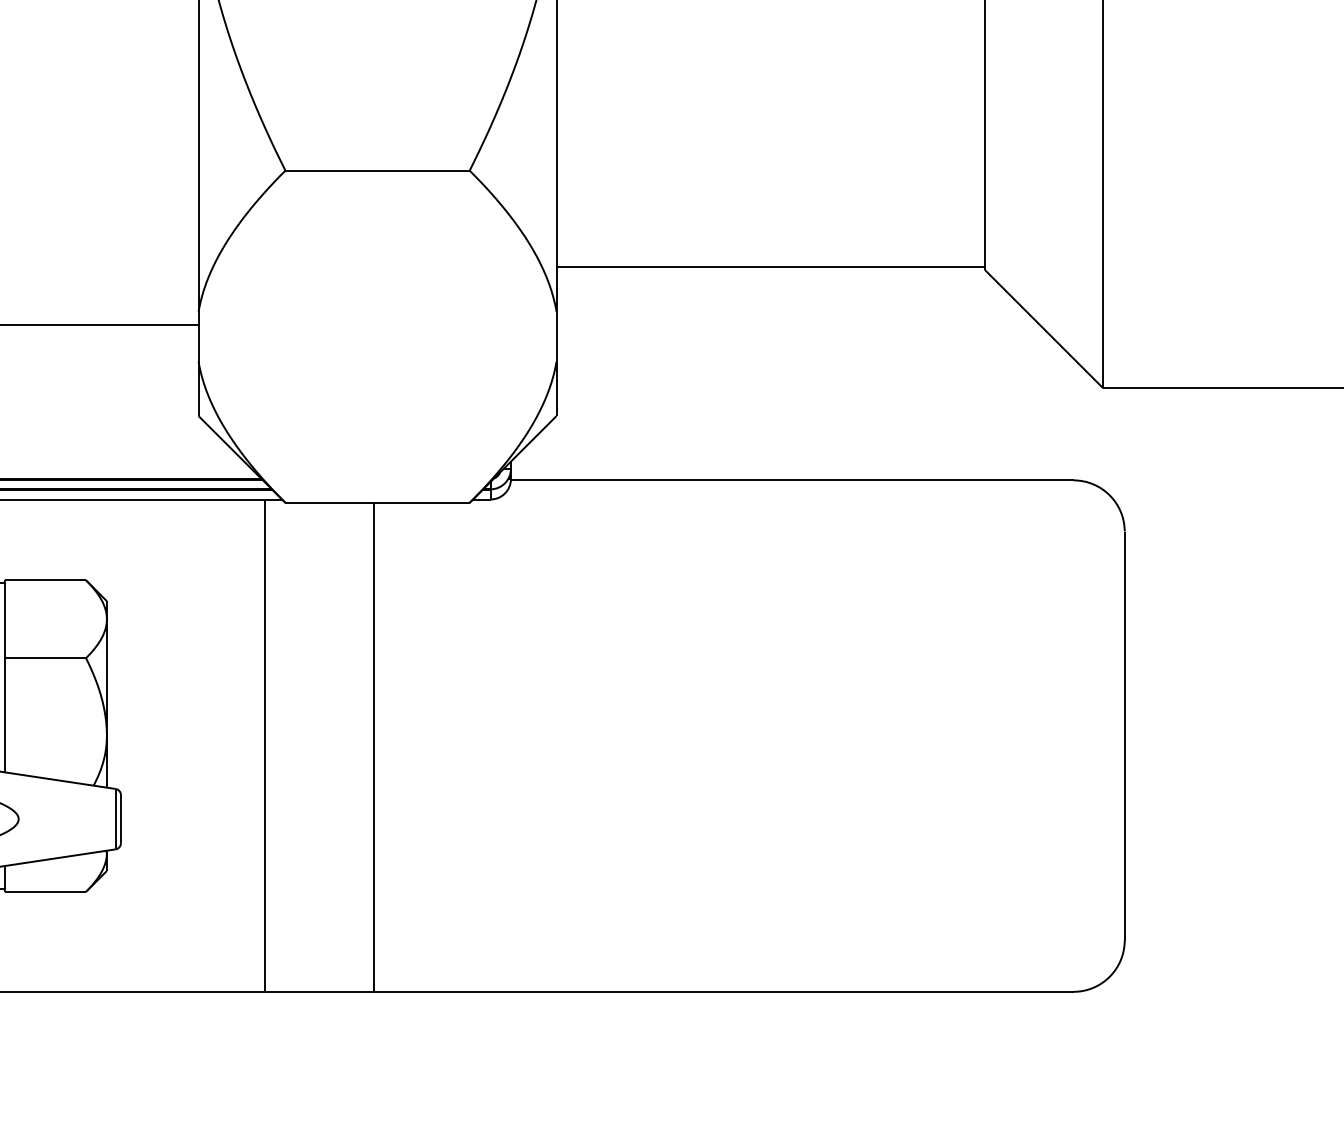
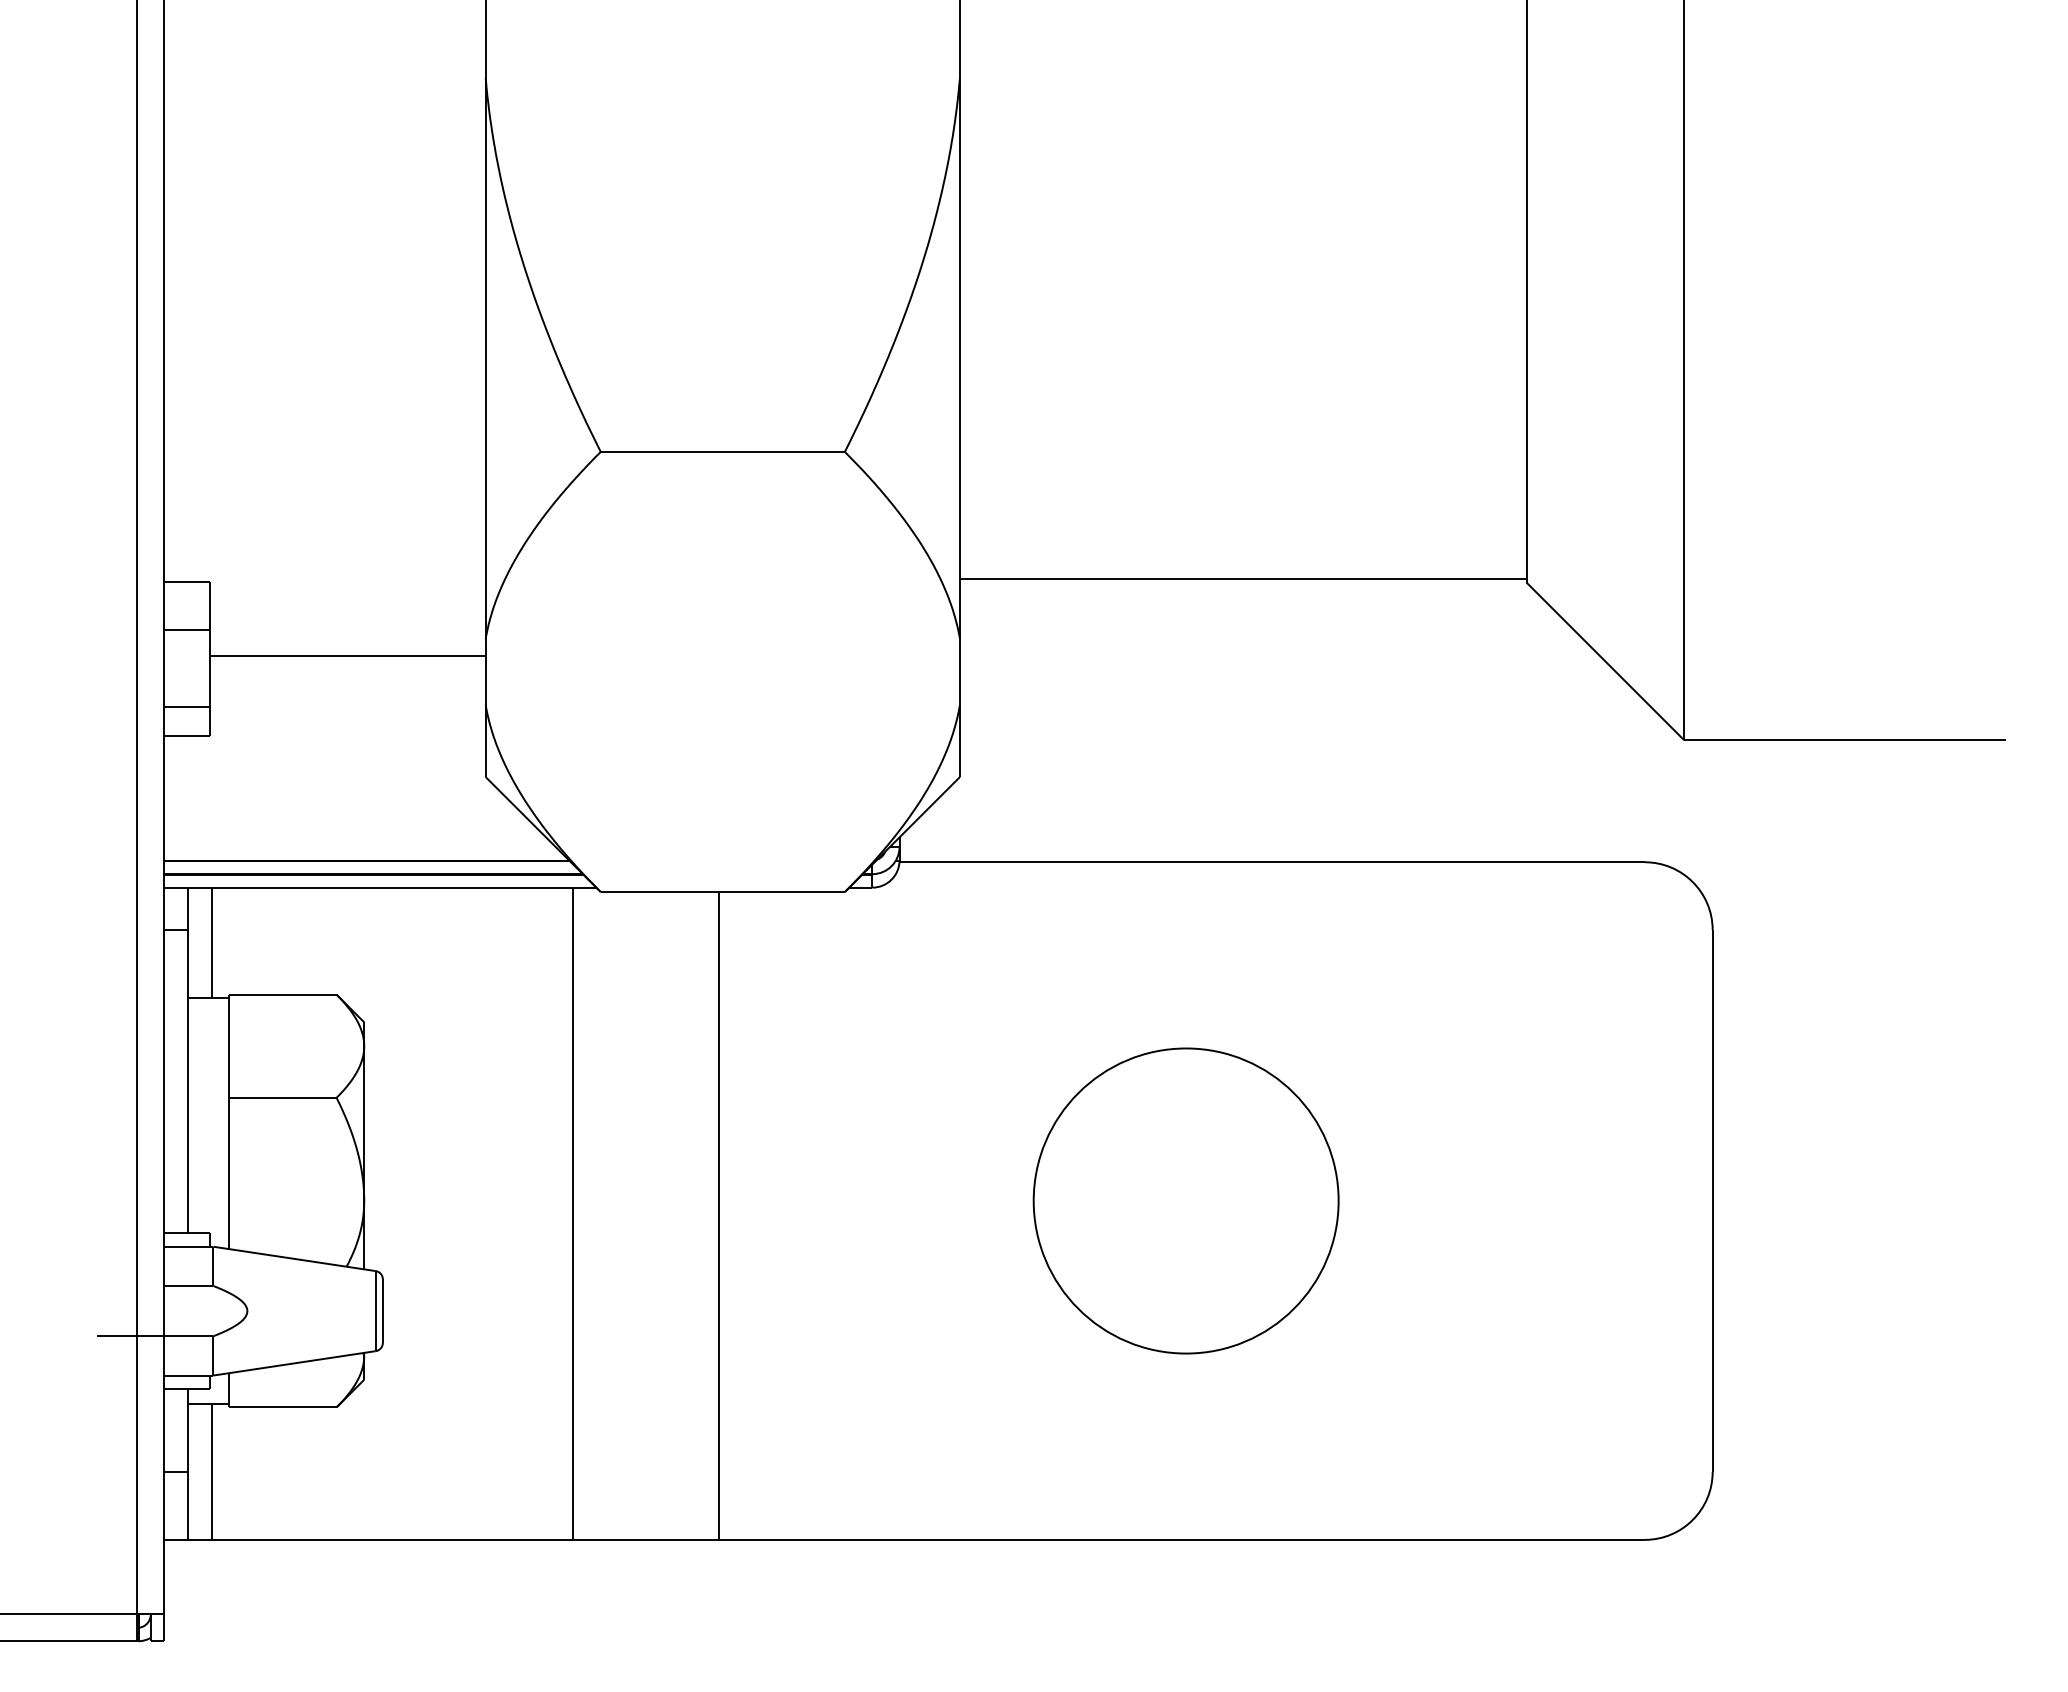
part: (726, 735) -> (1185, 1200), added

